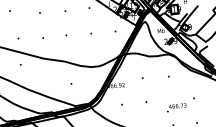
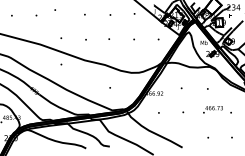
text: (176, 107) -> (212, 109), moved

